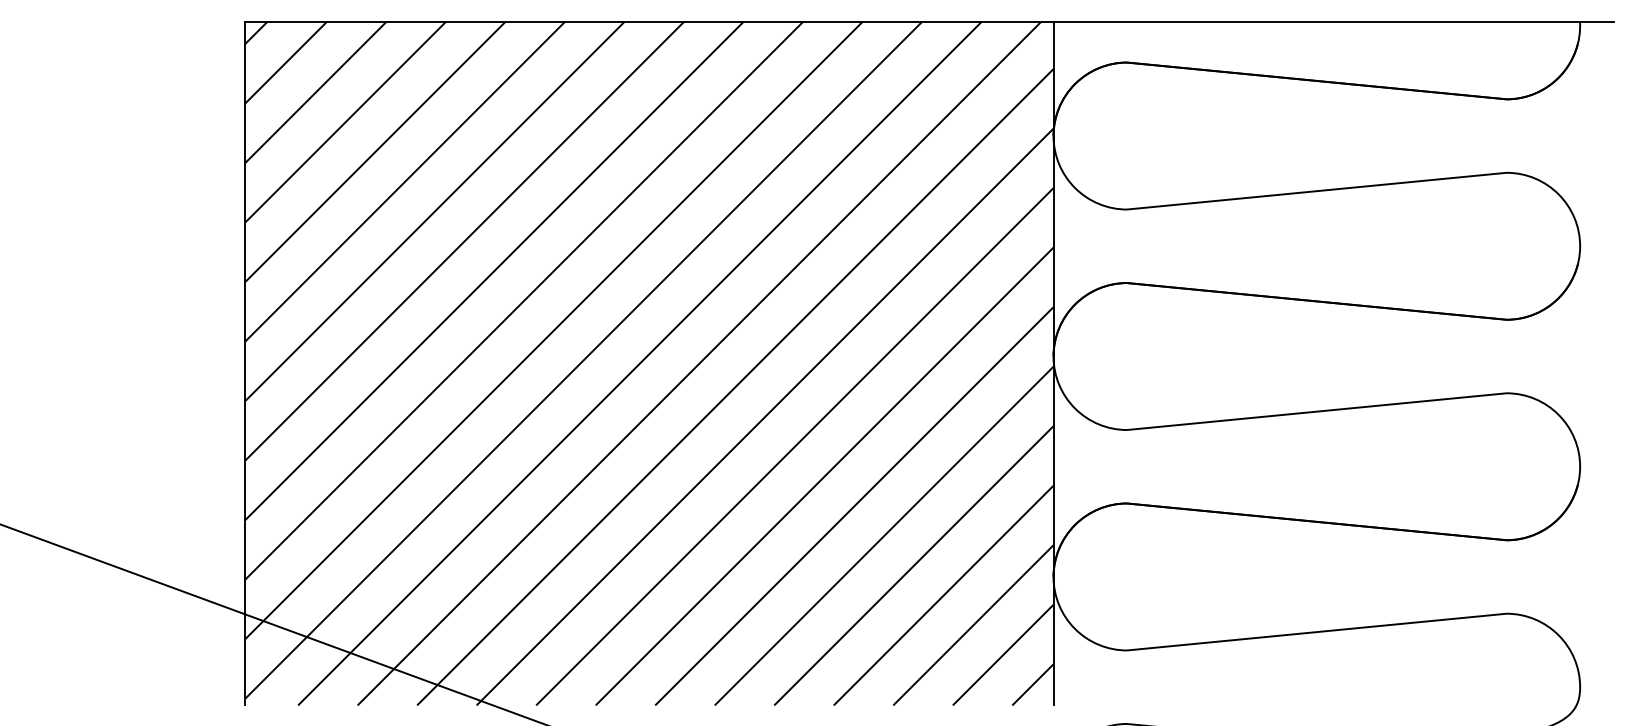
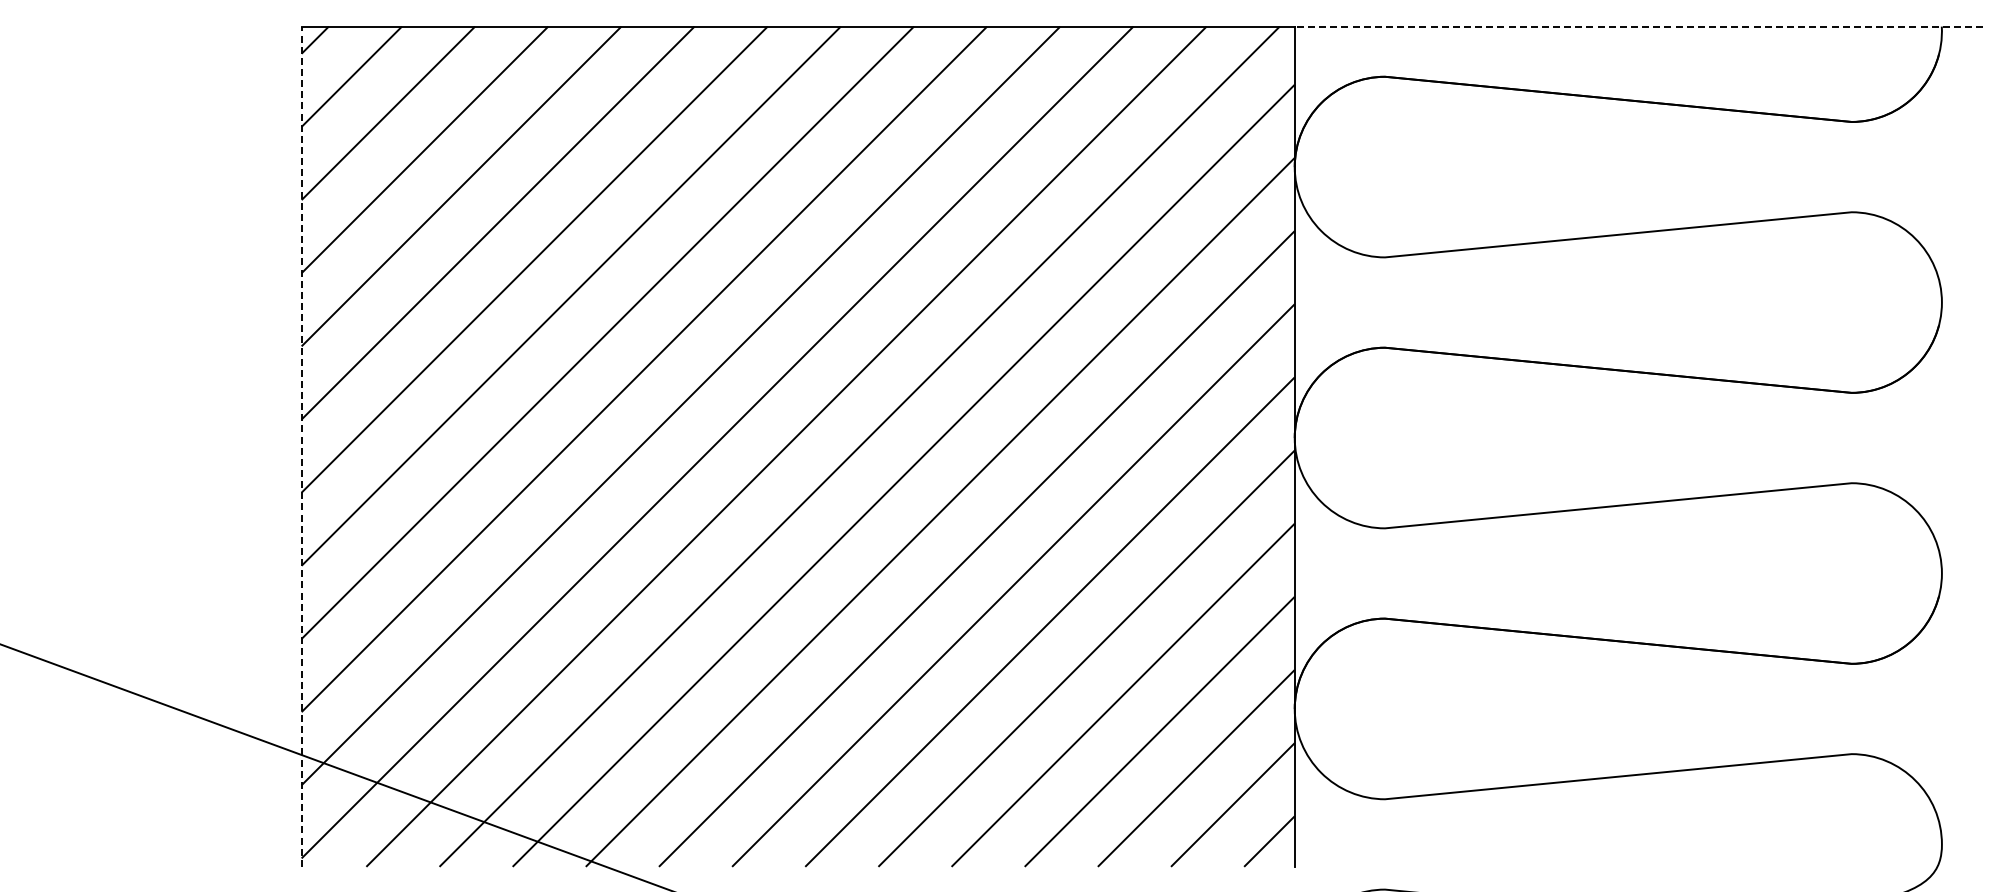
line: (1333, 21) -> (1638, 26), solid -> dashed
line: (245, 363) -> (301, 446), solid -> dashed

